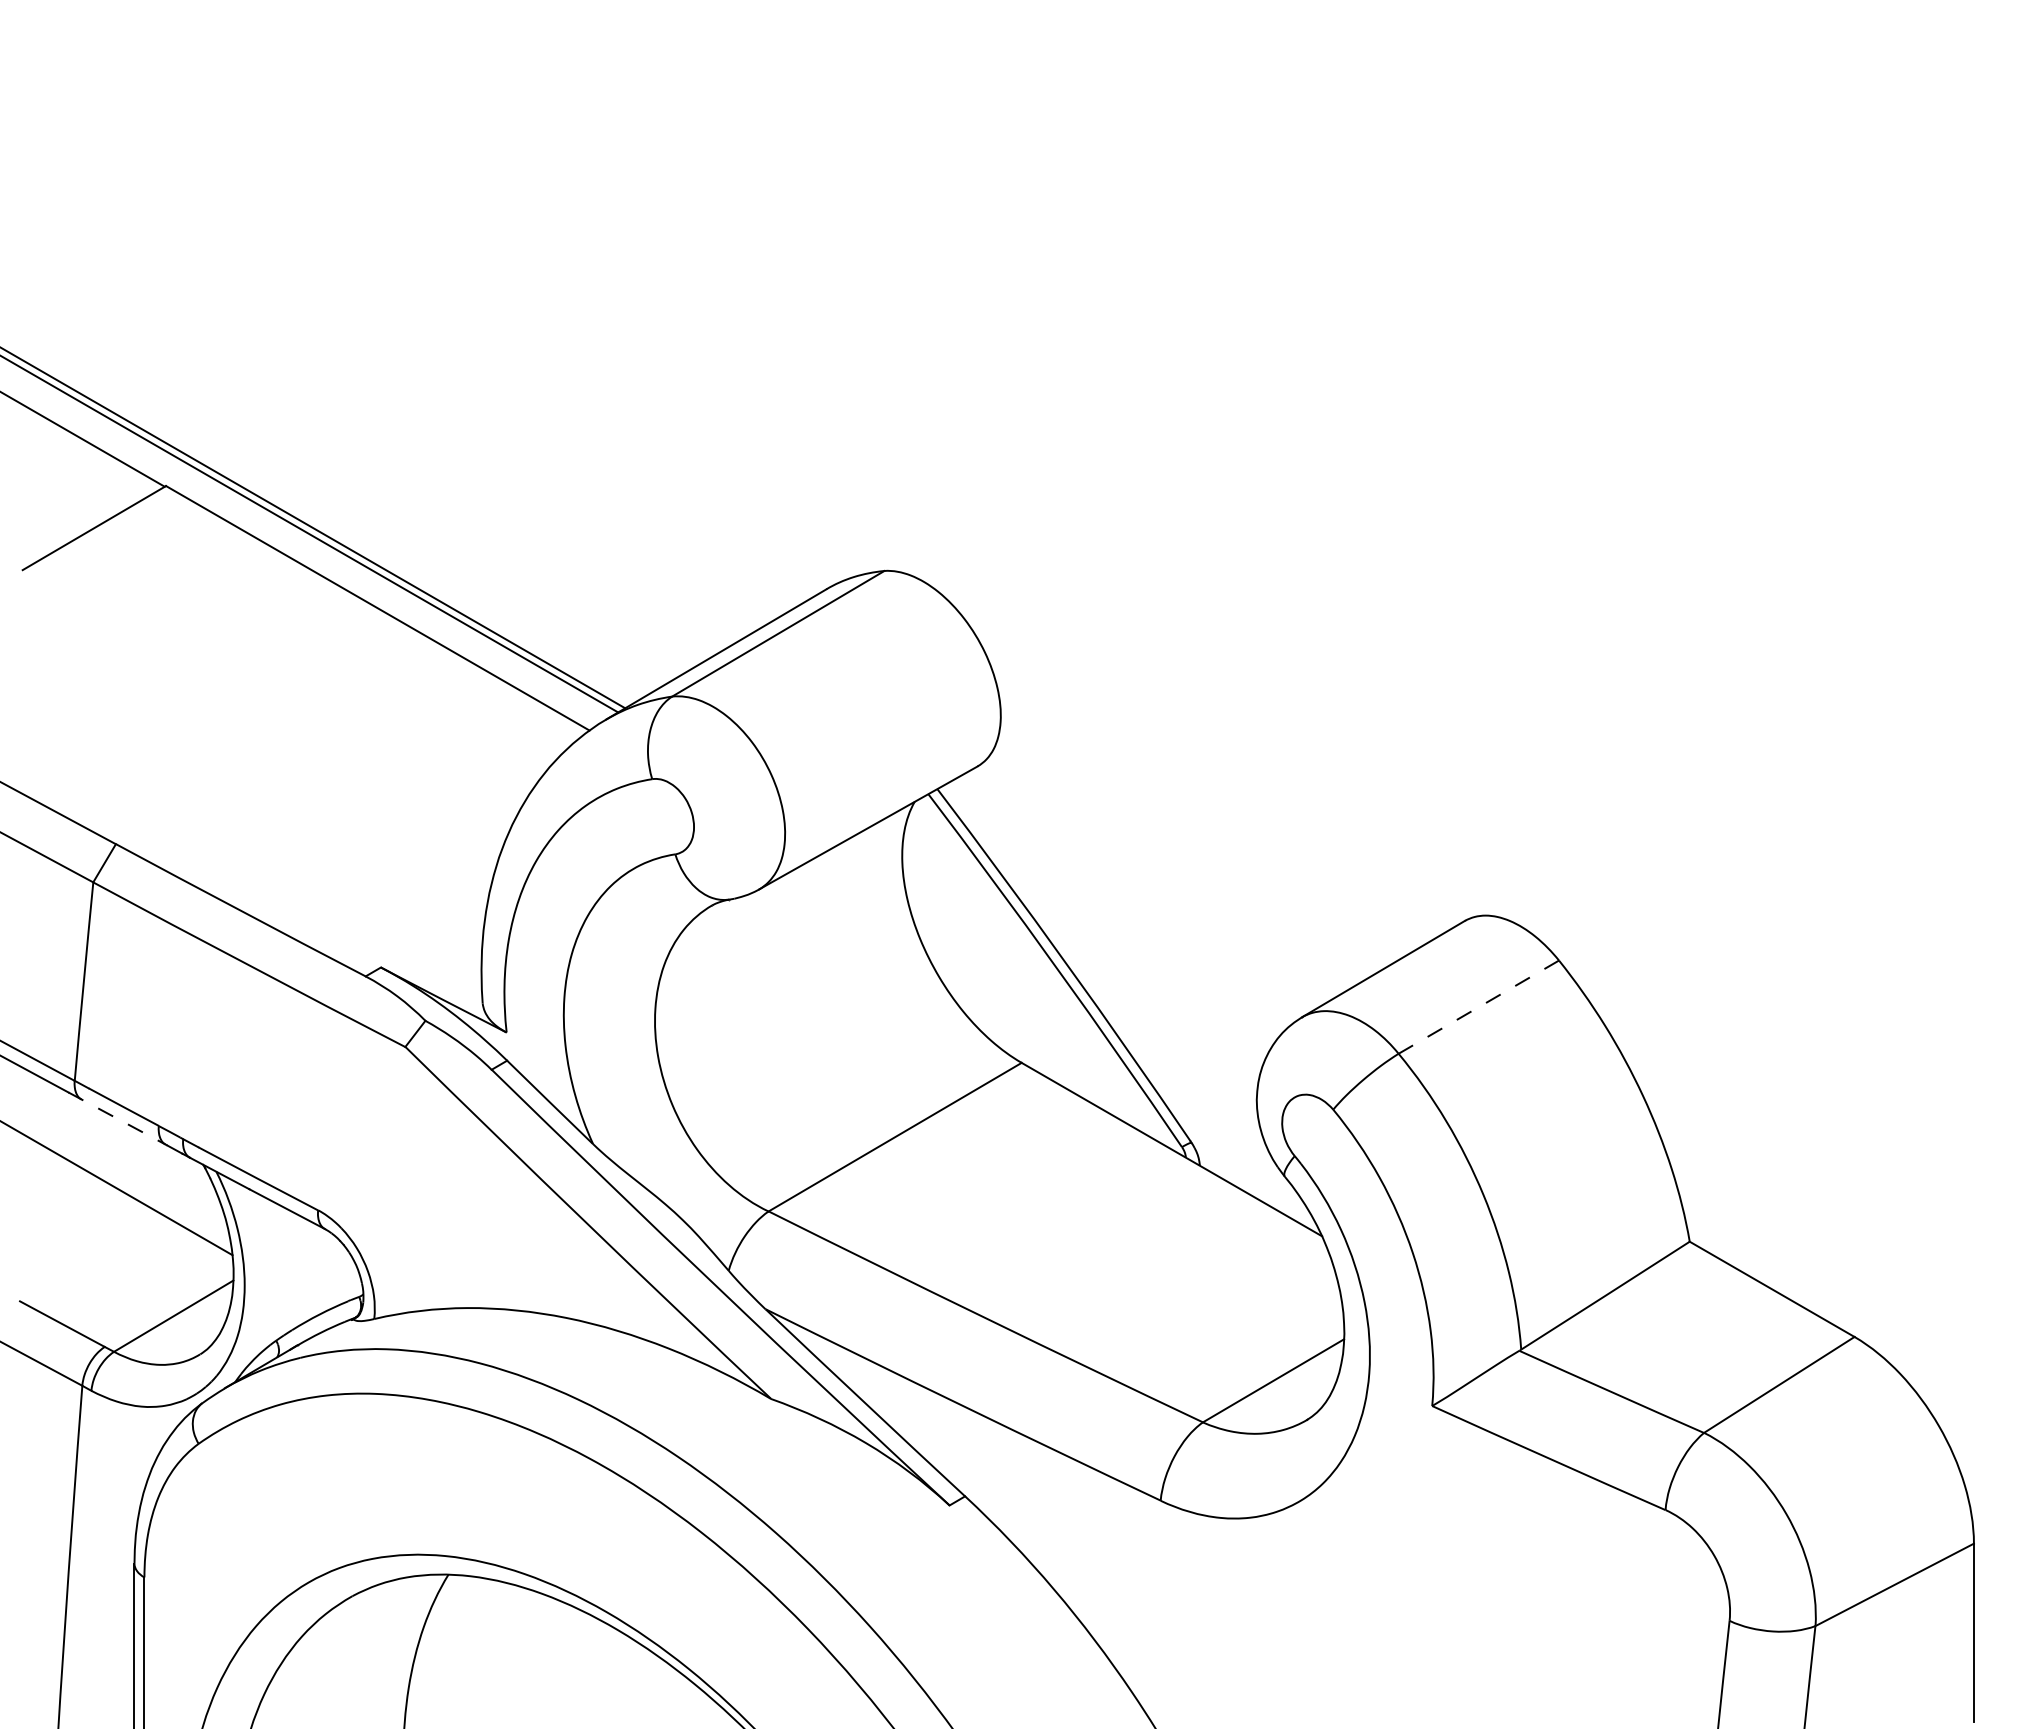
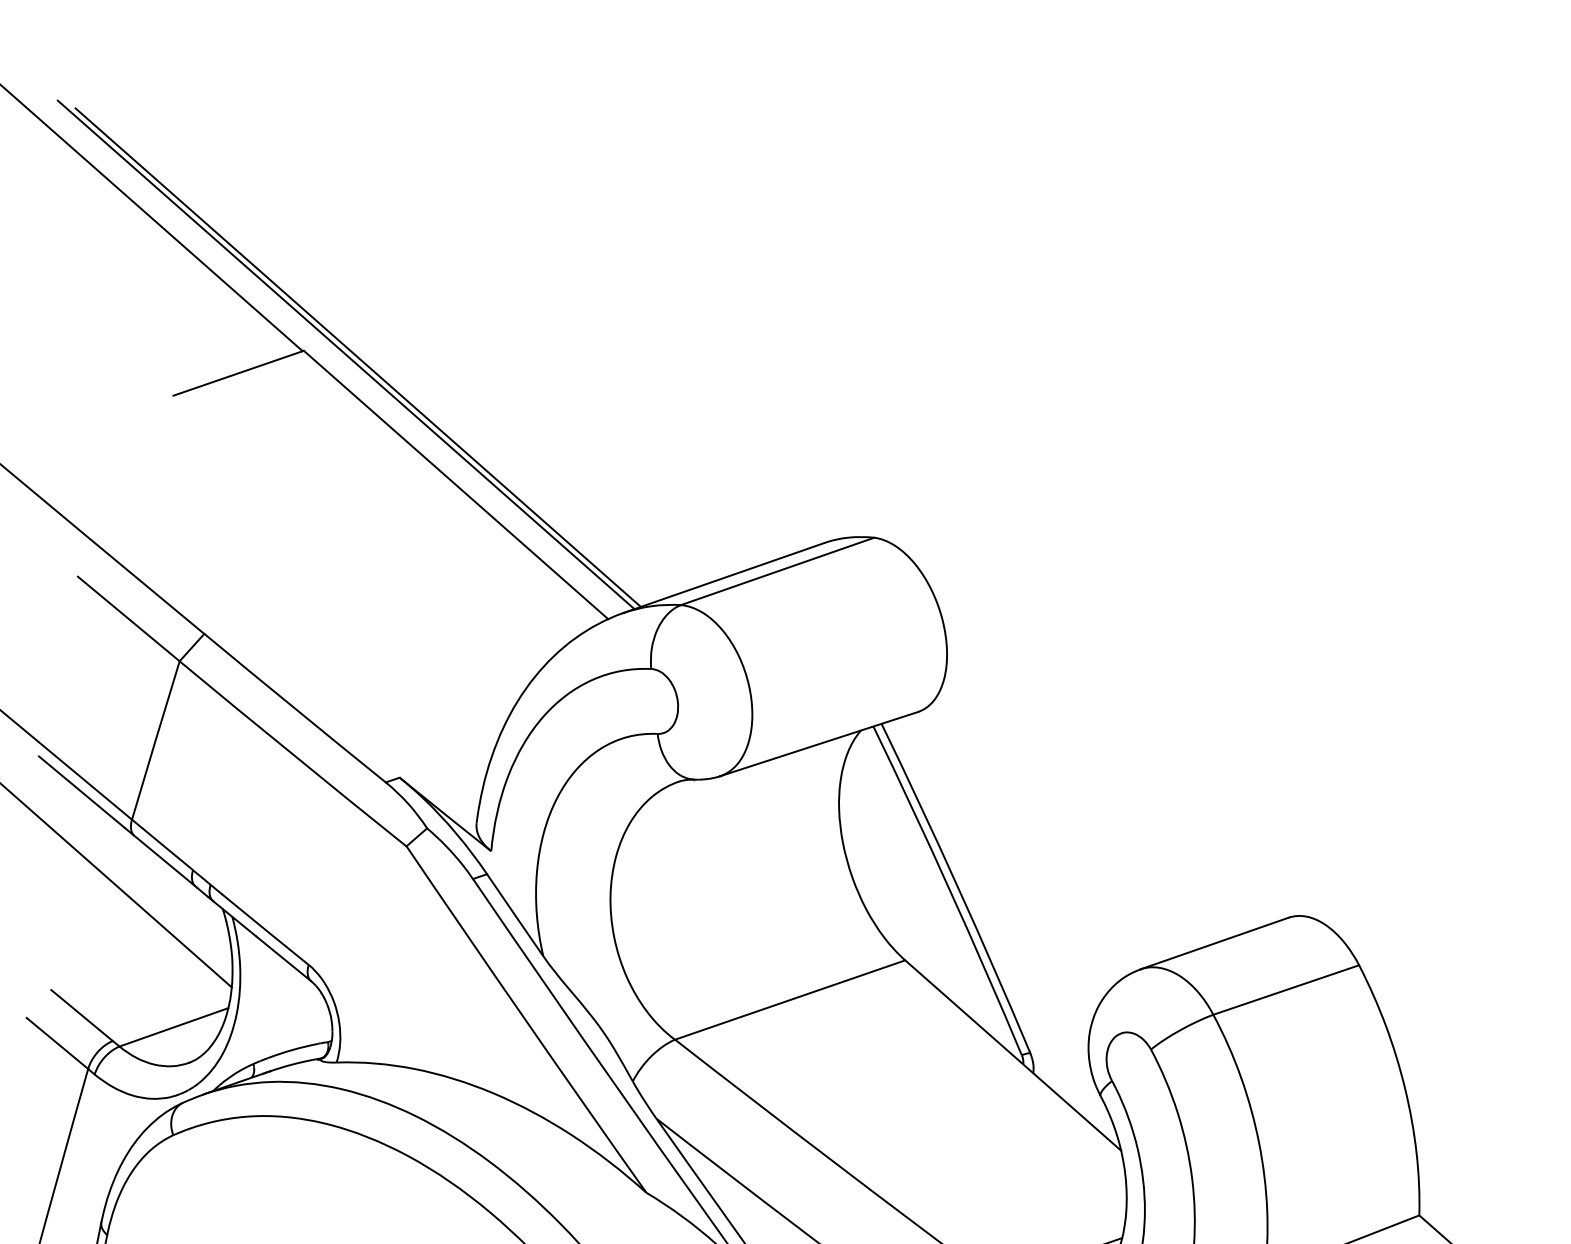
line: (1478, 1007) -> (1285, 990), dashed -> solid
line: (118, 1119) -> (161, 858), dashed -> solid

